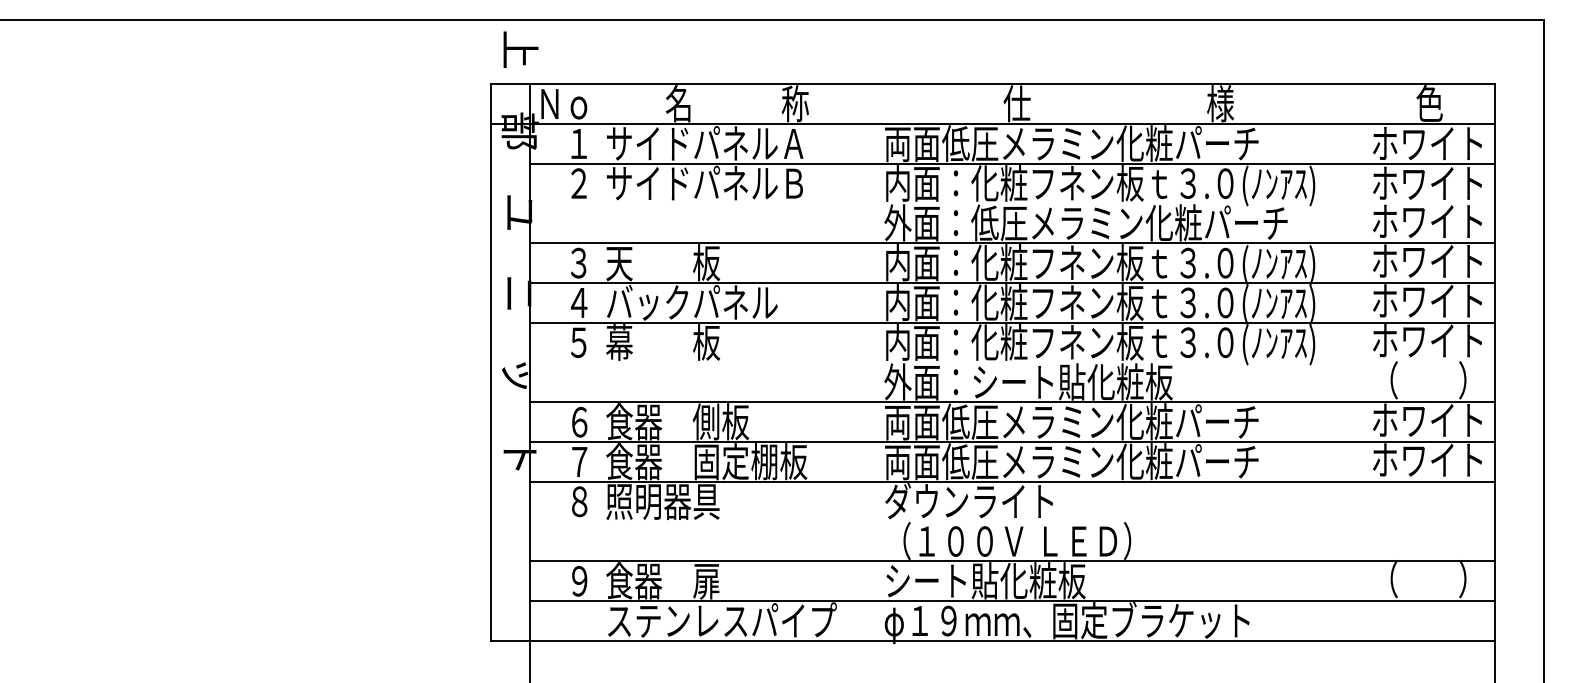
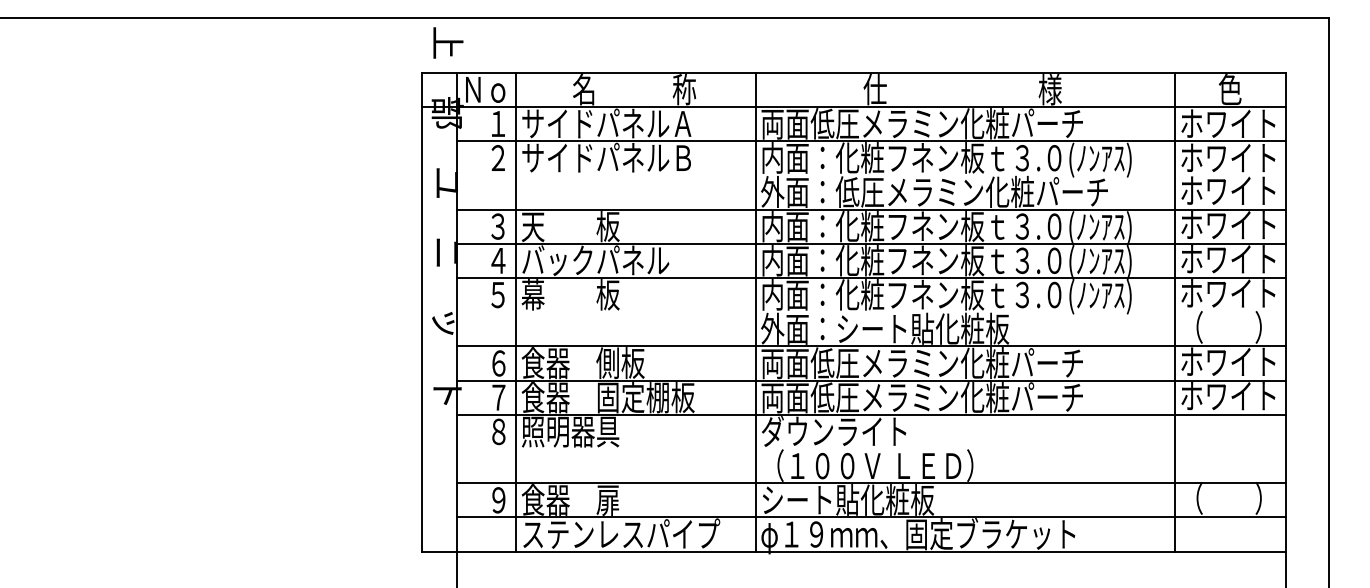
line: (600, 361) -> (516, 311), added
line: (877, 361) -> (755, 311), added
line: (1364, 361) -> (1174, 311), added

